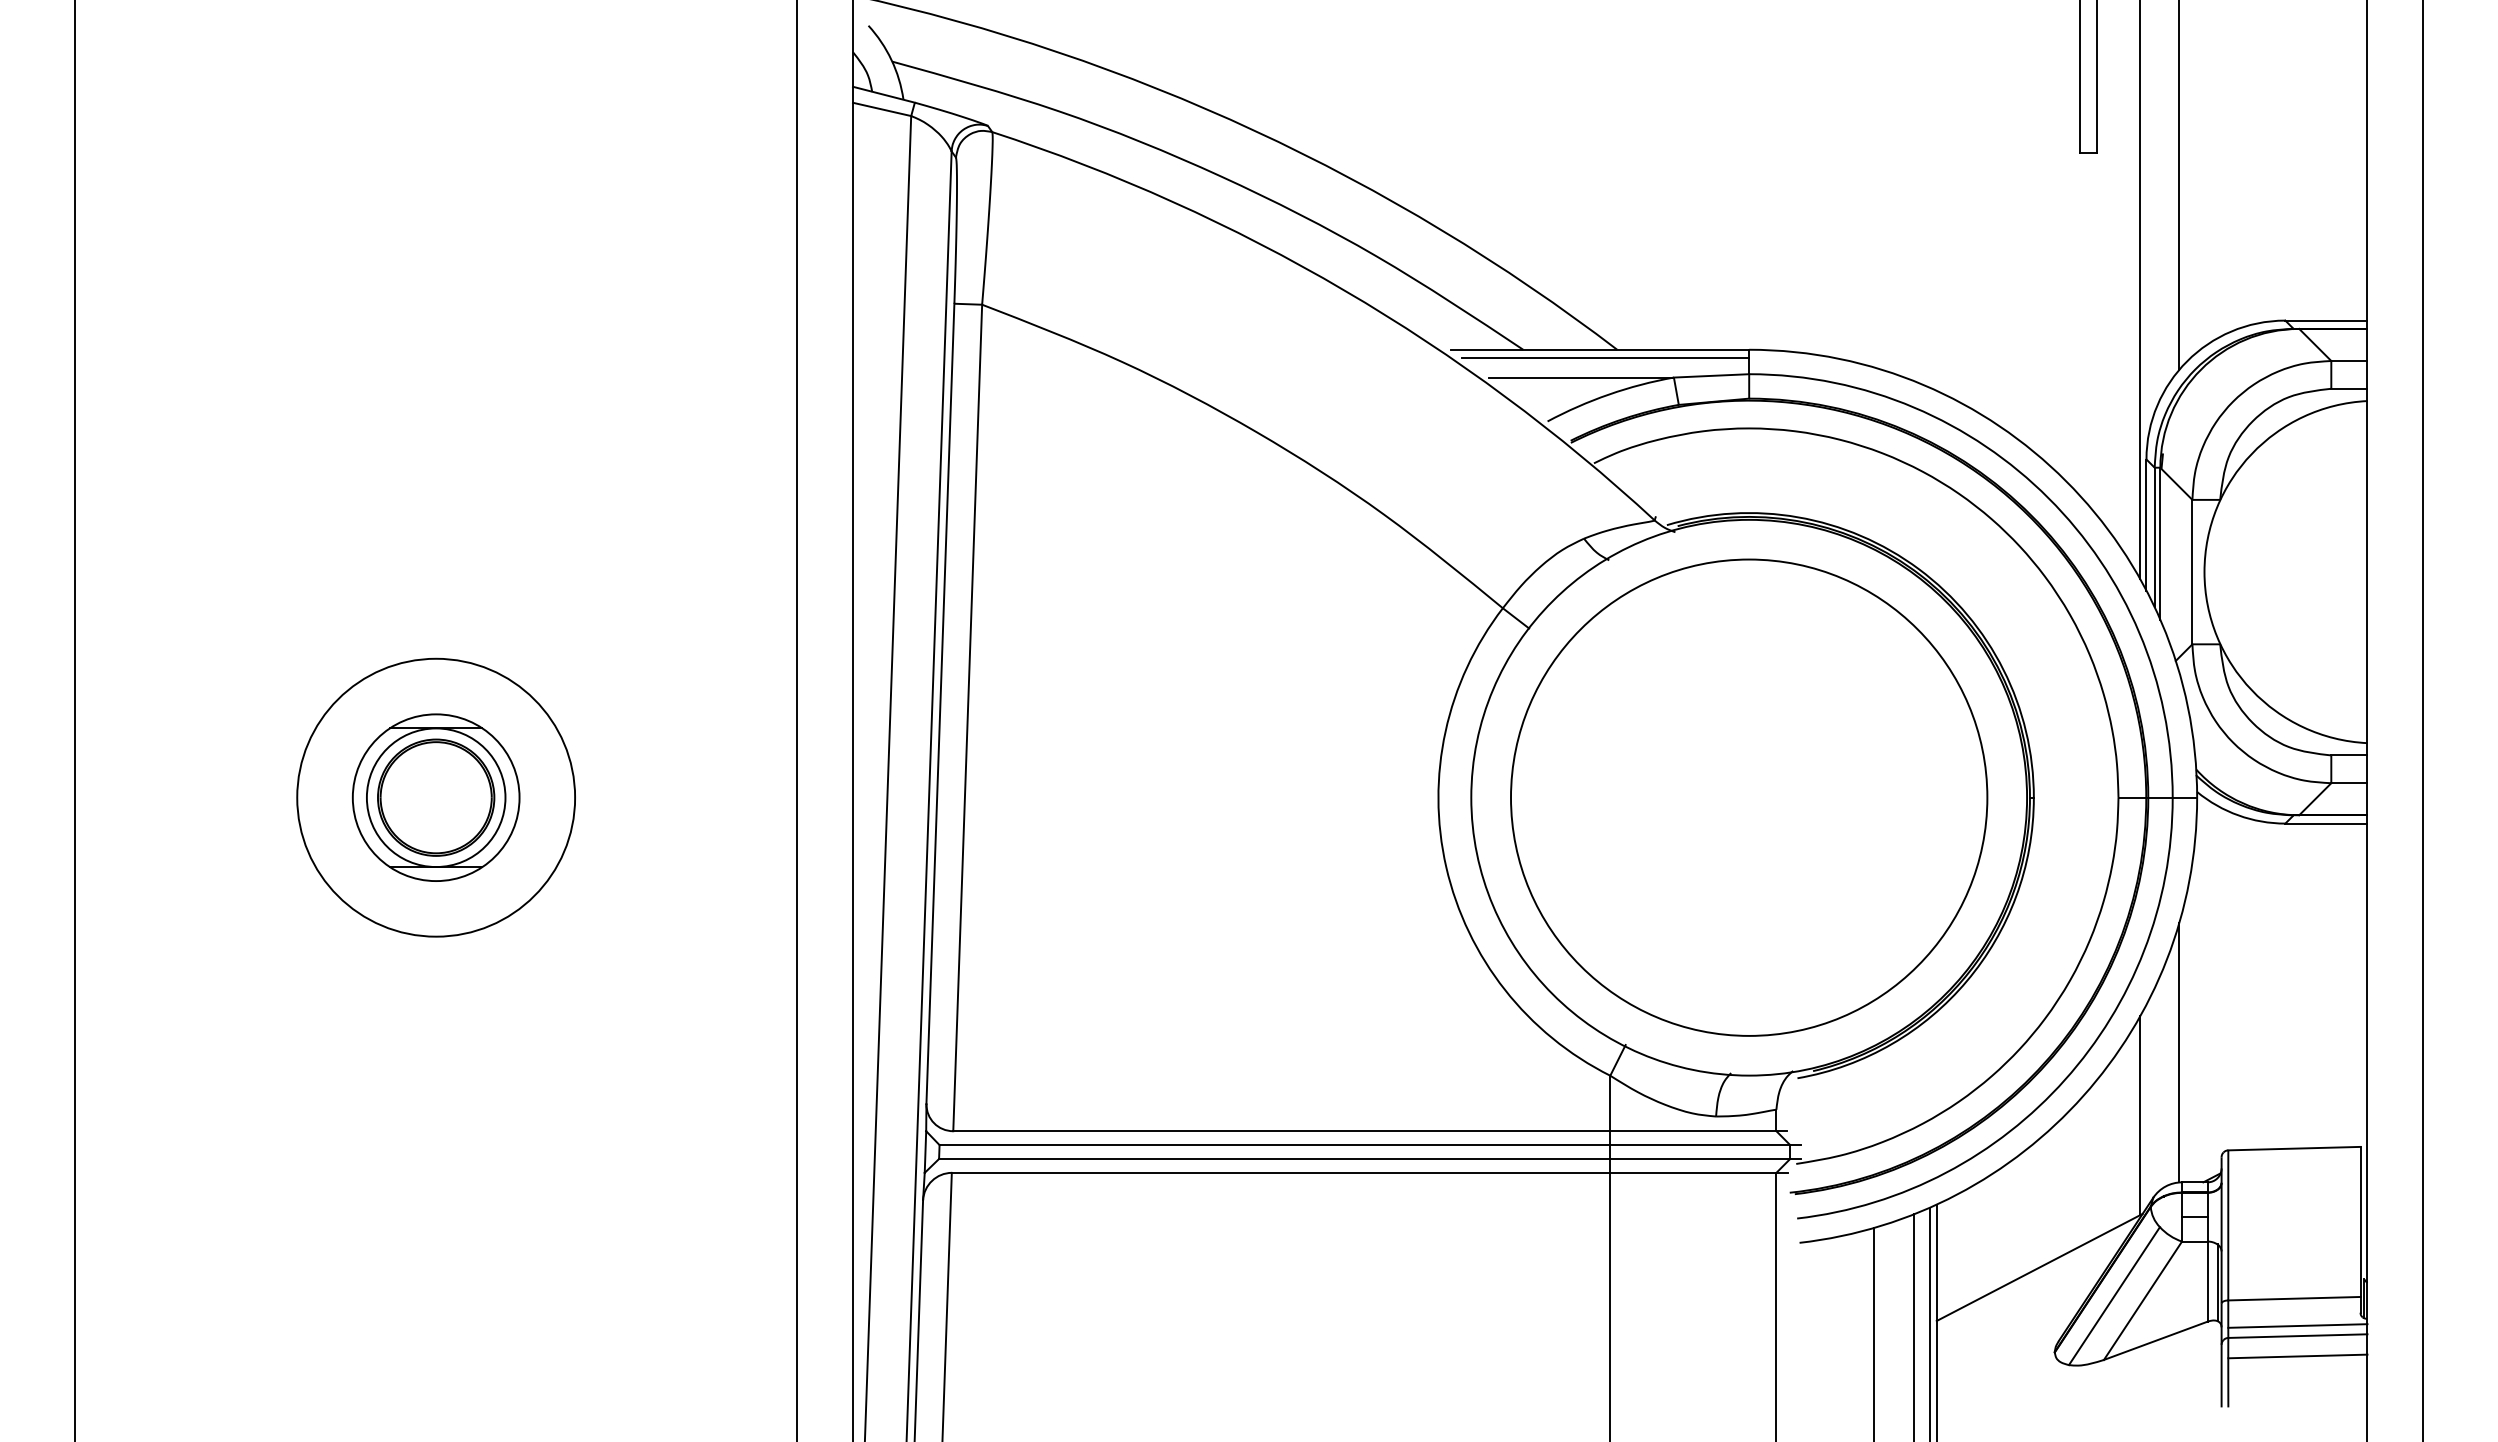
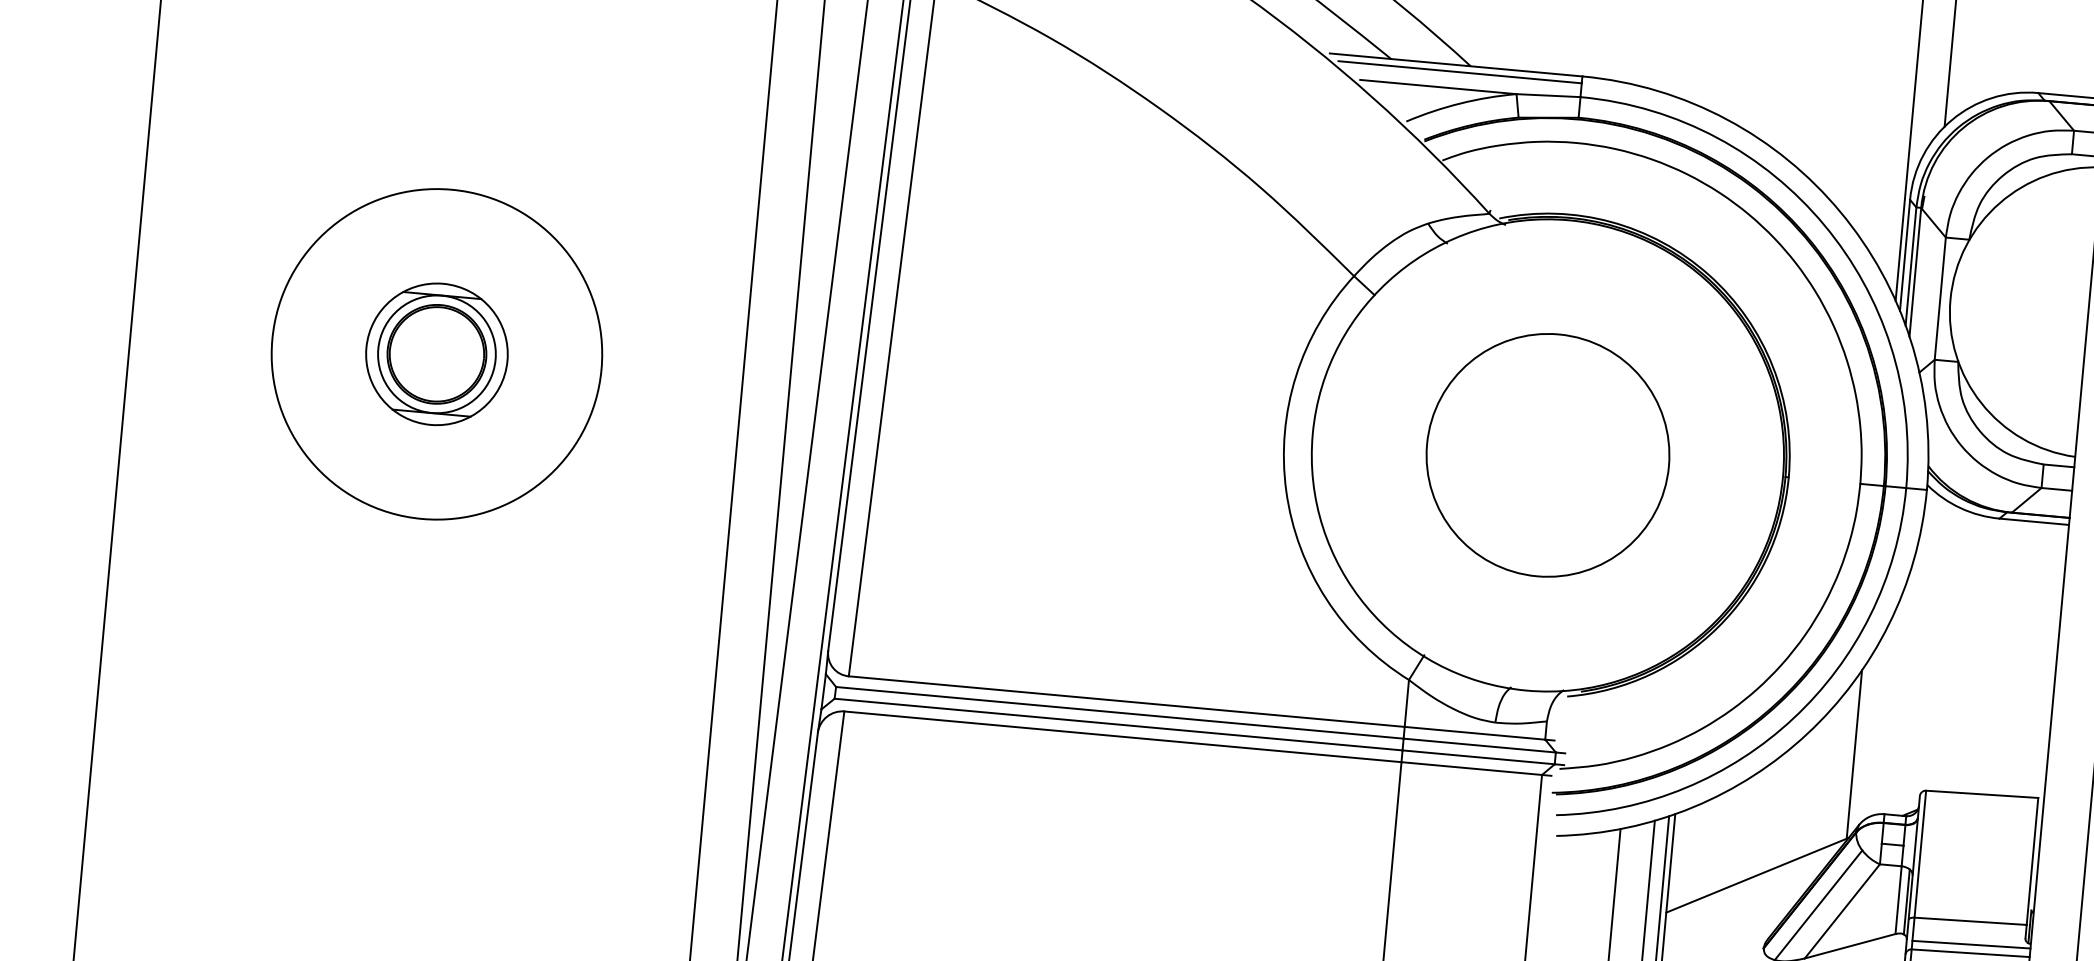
circle: (436, 797) -> (437, 354), size x1.4
circle: (1749, 797) -> (1548, 455), size x0.6
line: (2179, 1052) -> (1892, 704), removed

